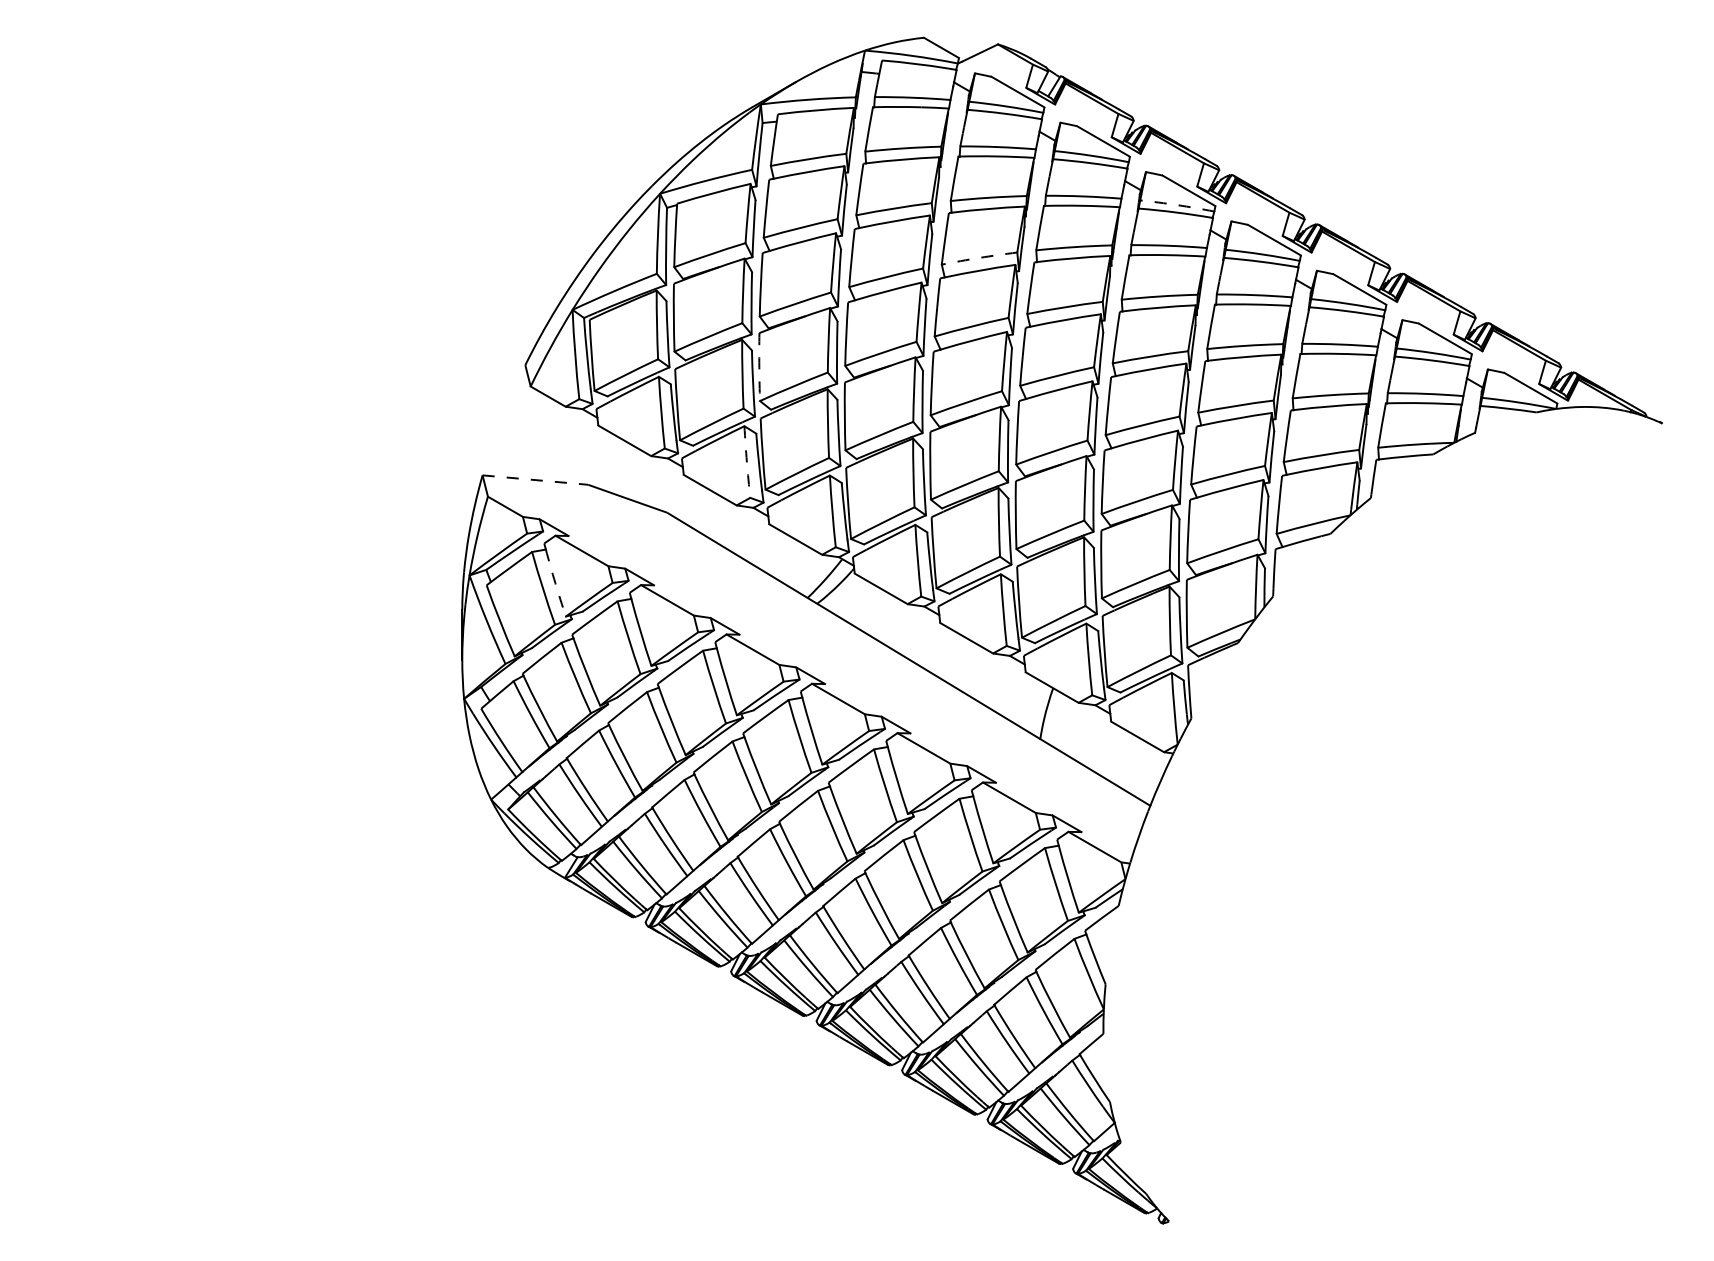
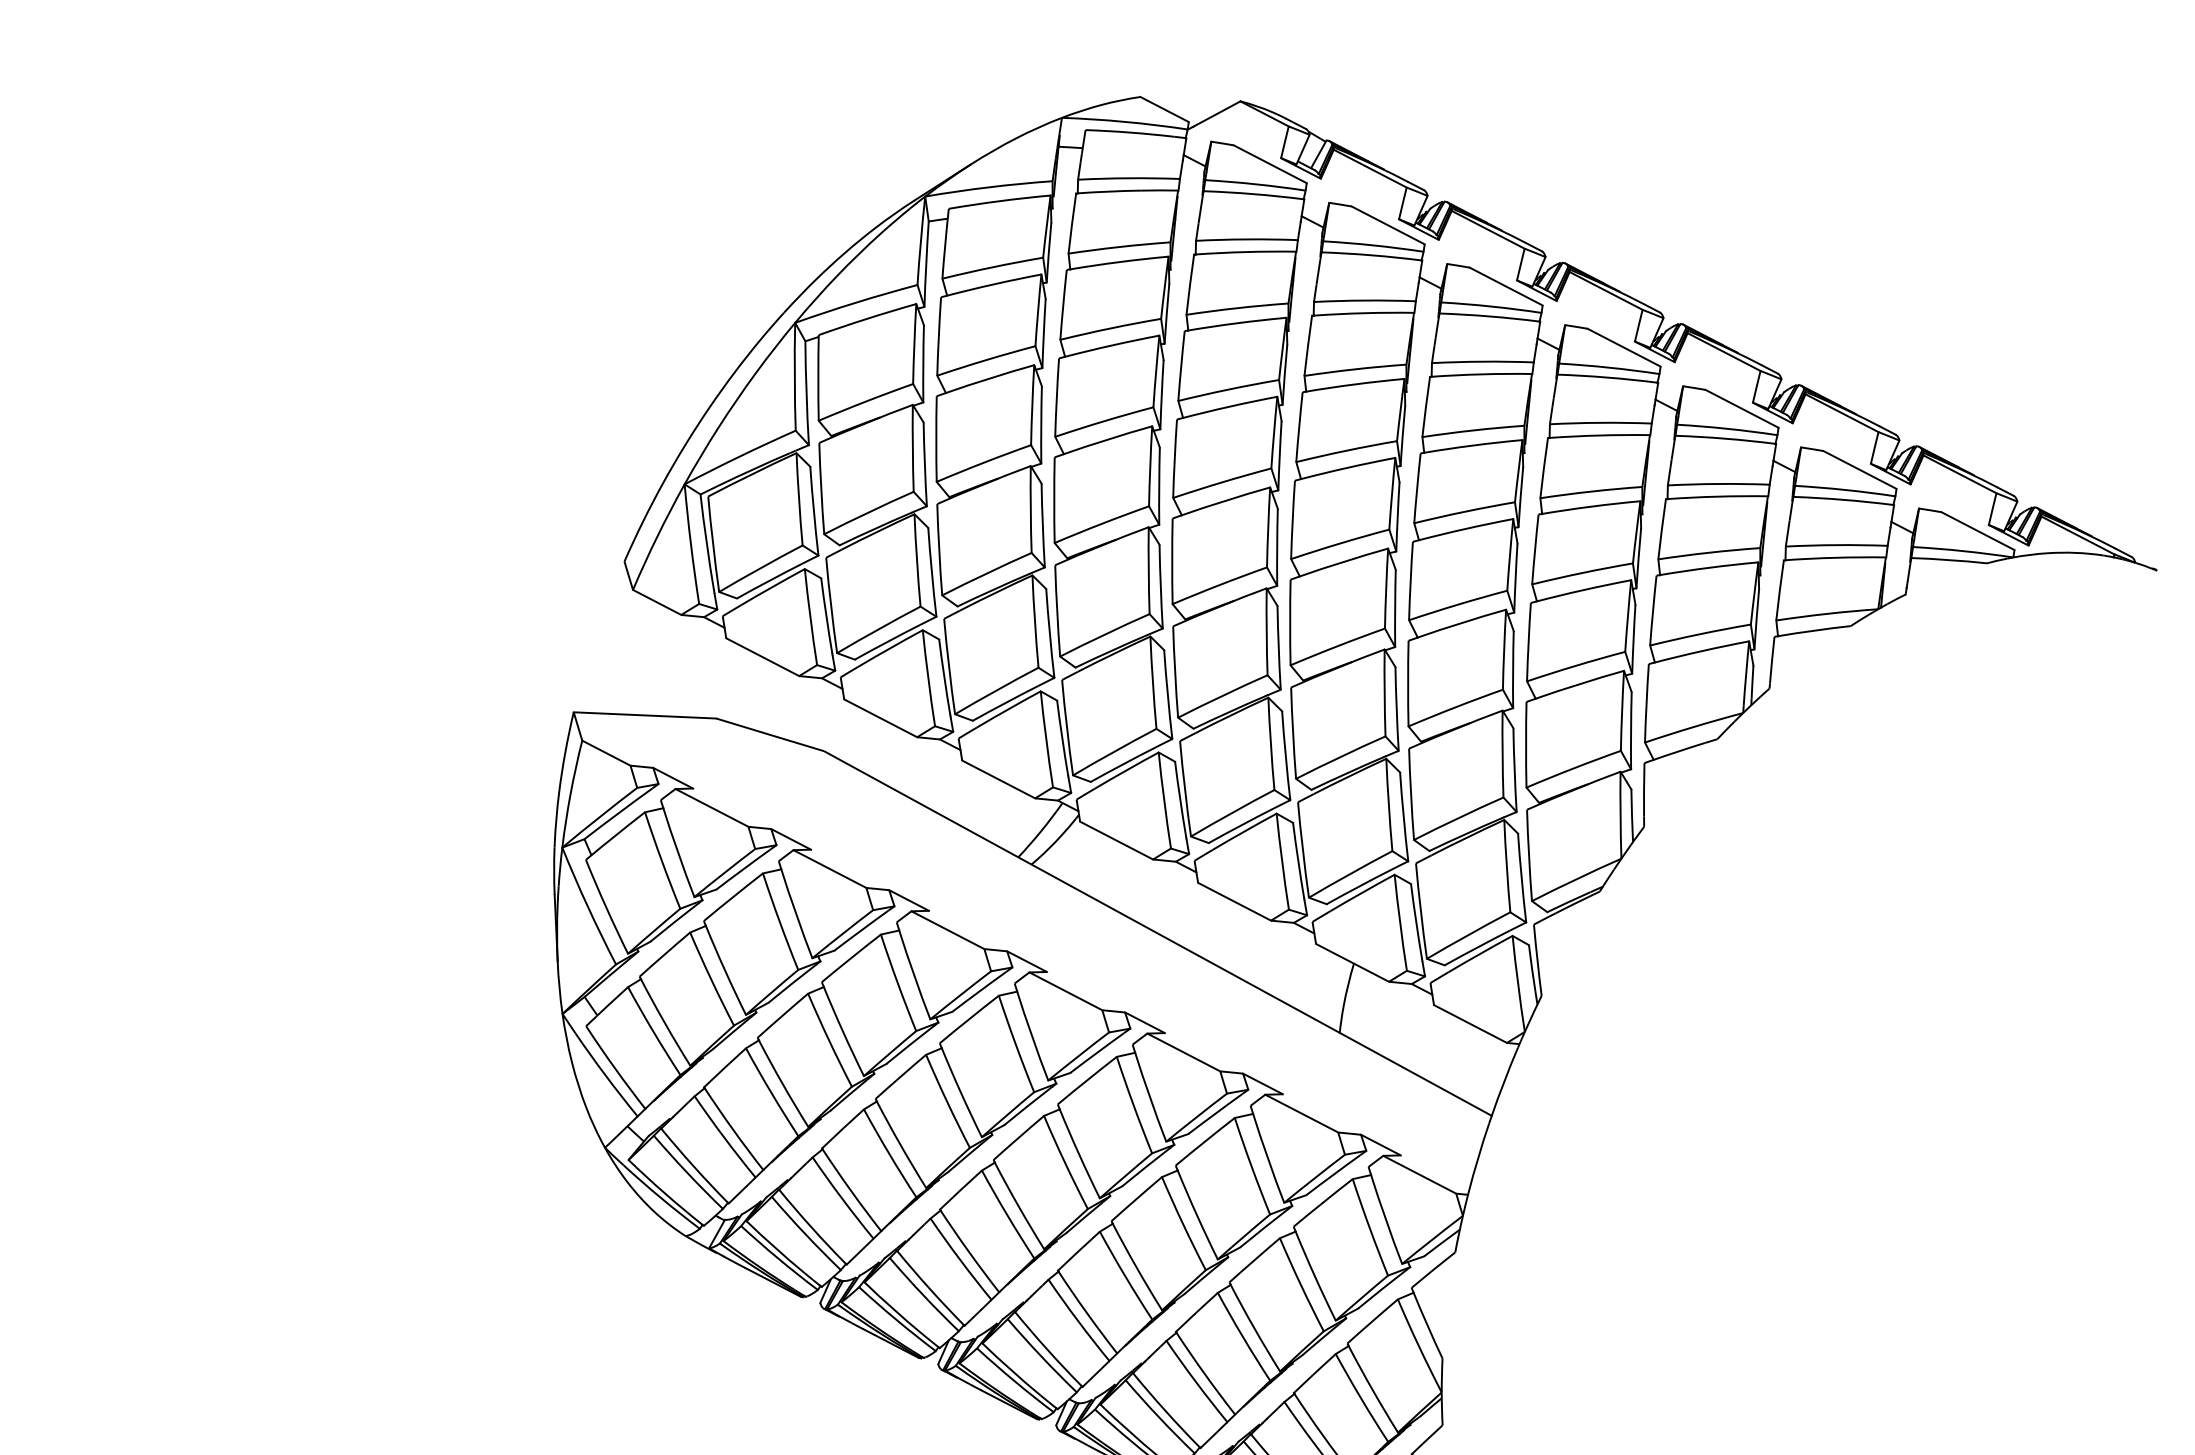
arc: (1177, 205) -> (1491, 307), dashed -> solid
arc: (979, 257) -> (1228, 389), dashed -> solid
arc: (759, 367) -> (939, 550), dashed -> solid
arc: (746, 462) -> (927, 678), dashed -> solid
line: (535, 480) -> (645, 715), dashed -> solid
arc: (555, 583) -> (678, 853), dashed -> solid

